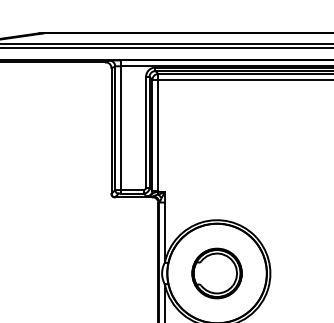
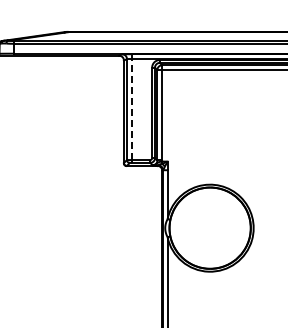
line: (120, 128) -> (131, 109), solid -> dashed
part: (217, 273) -> (210, 228), removed

